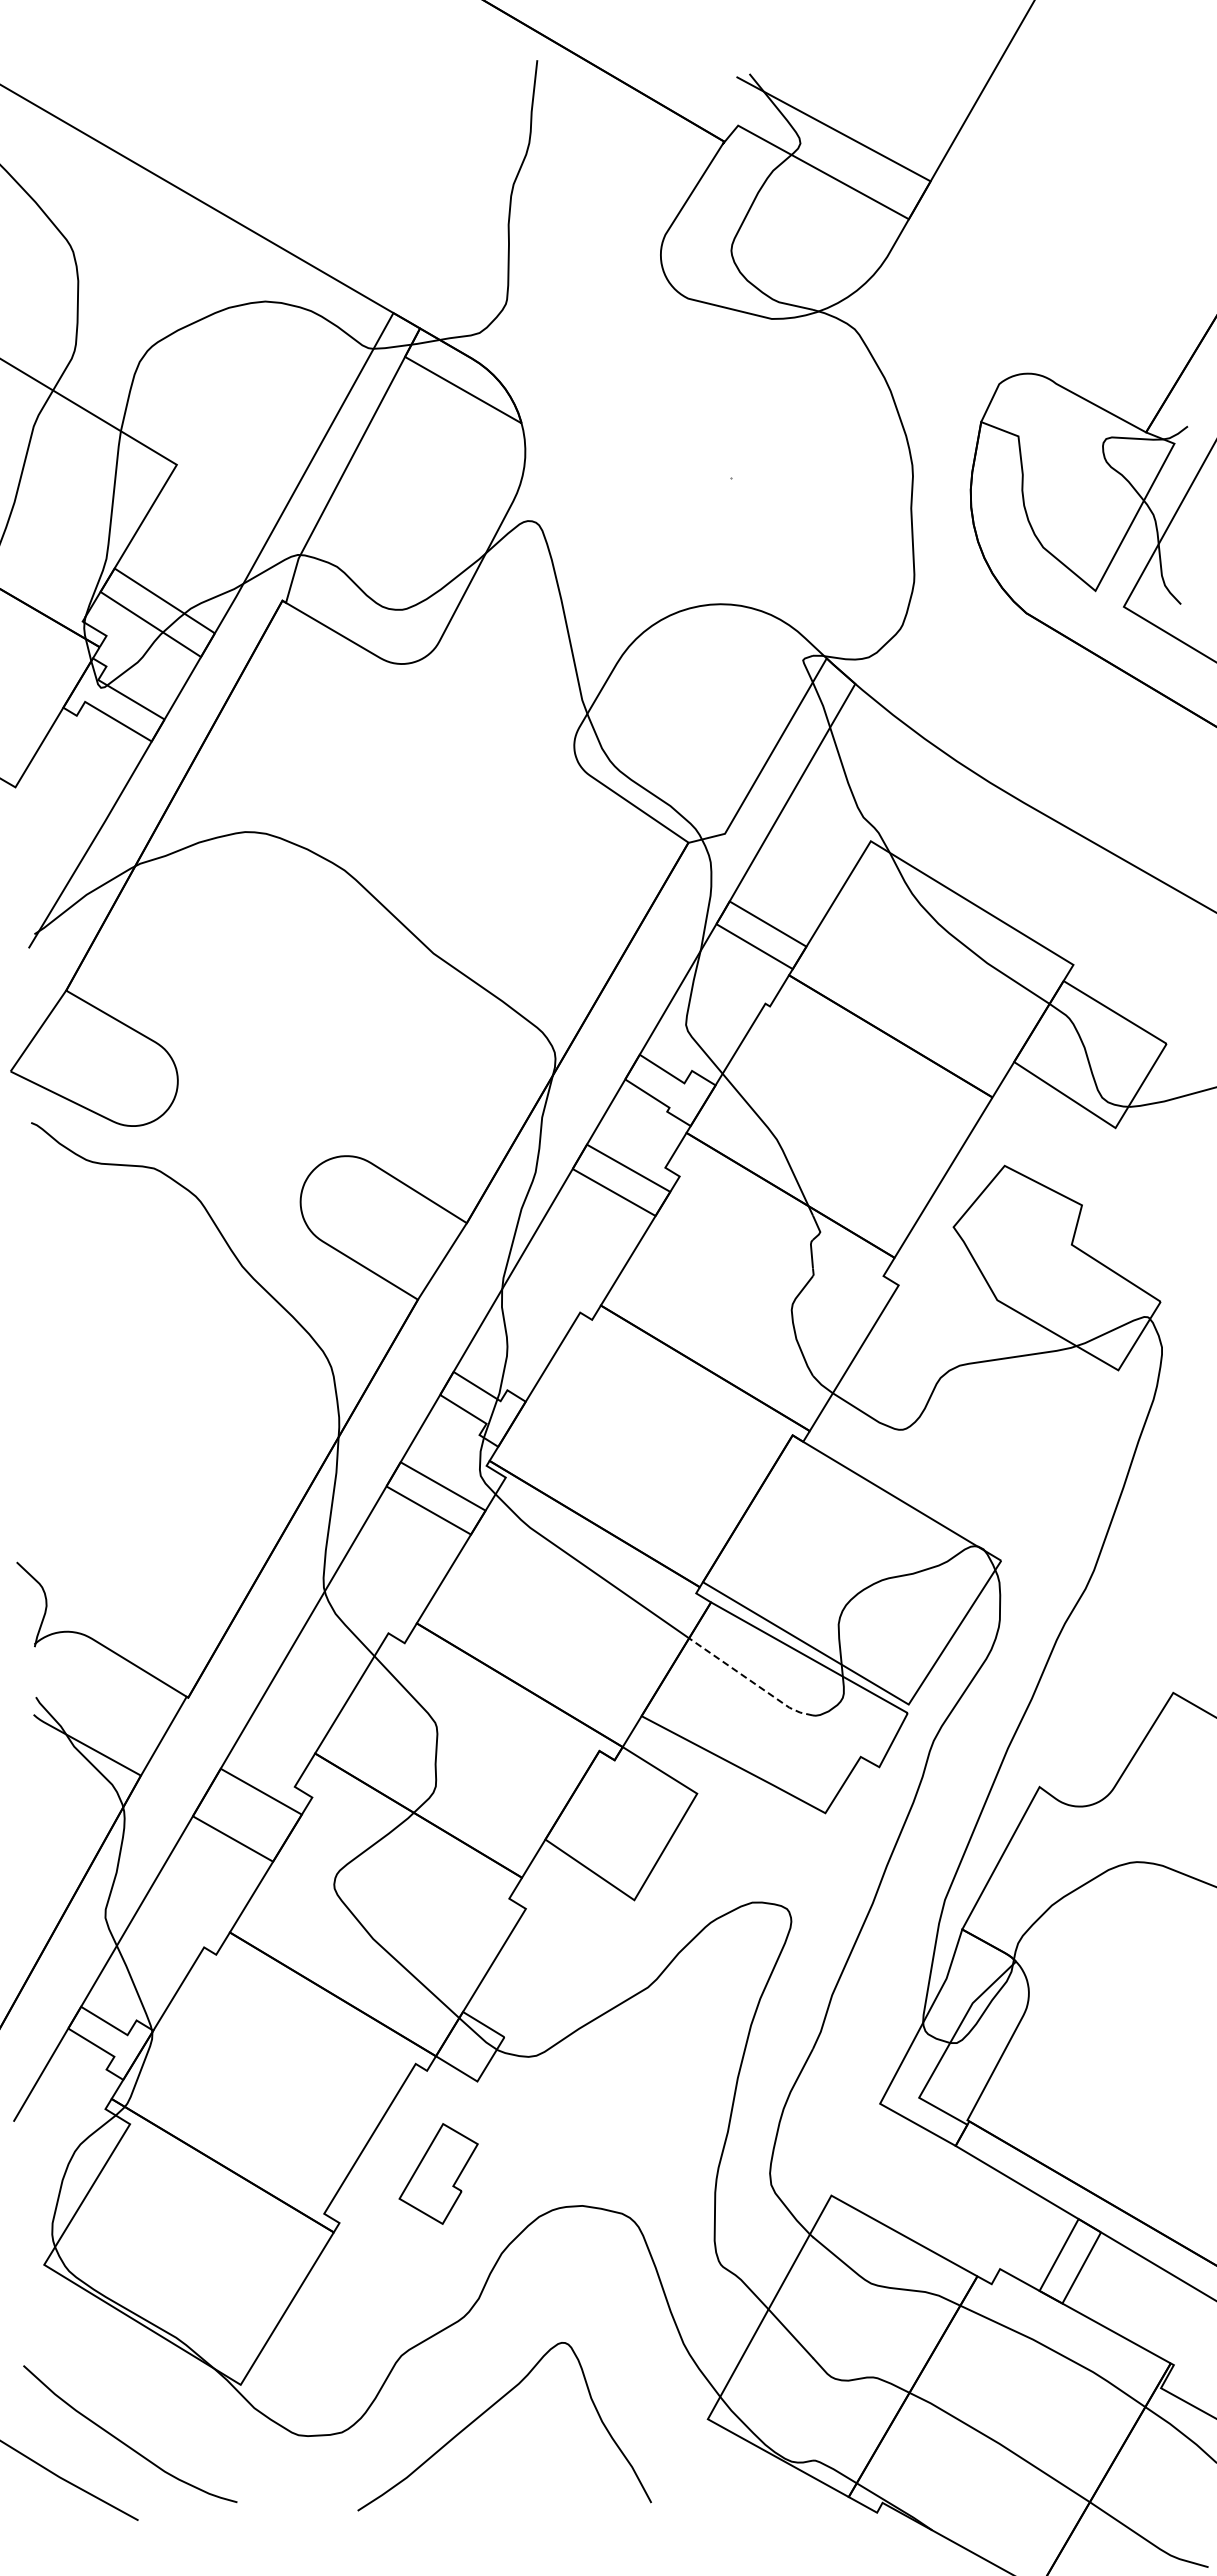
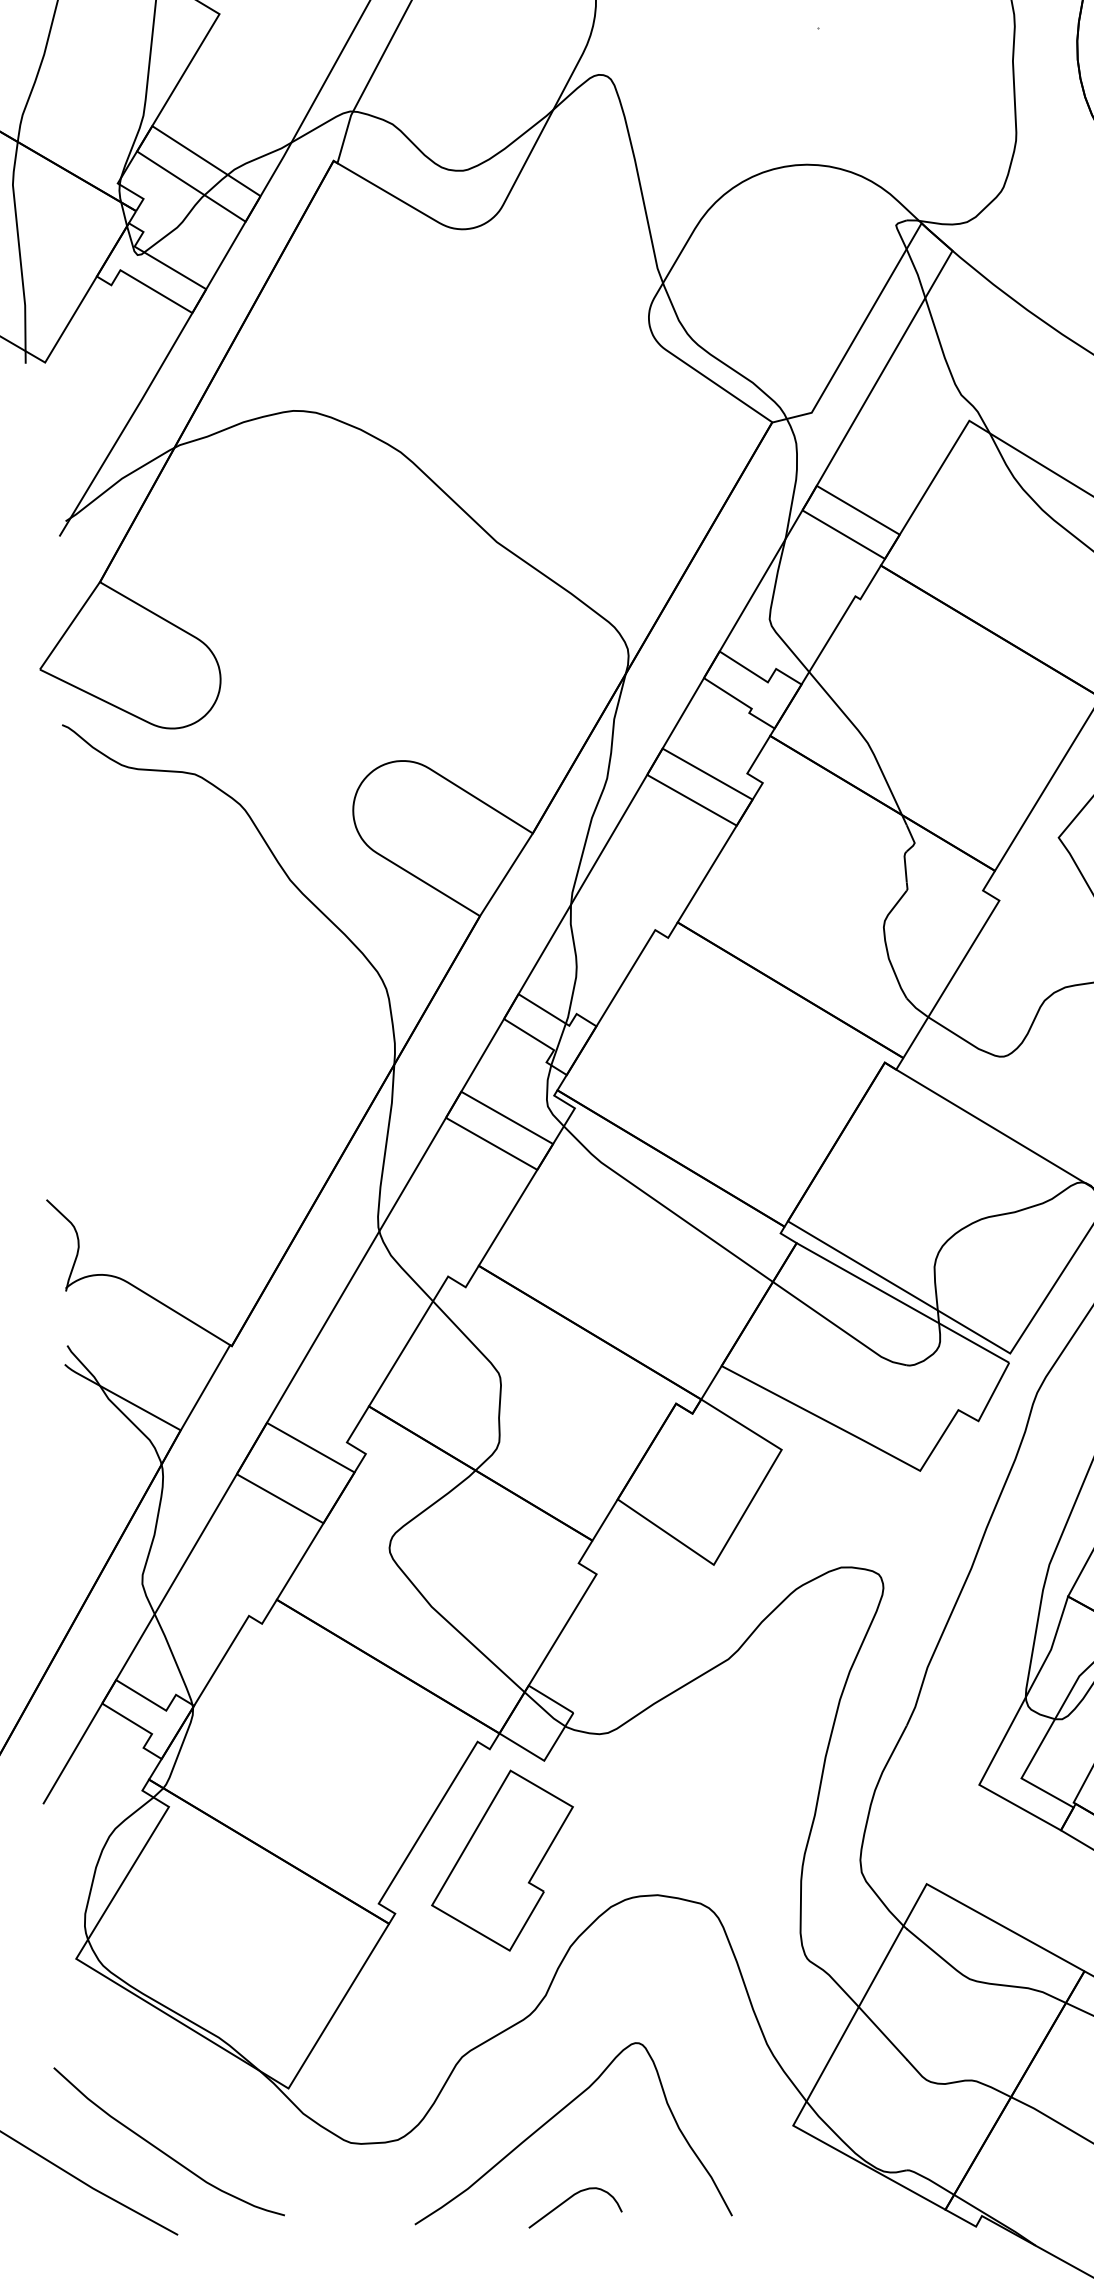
line: (750, 1680) -> (839, 1327), dashed -> solid
part: (438, 2173) -> (502, 1860), size x1.67
curve: (499, 2488) -> (568, 2200), added

